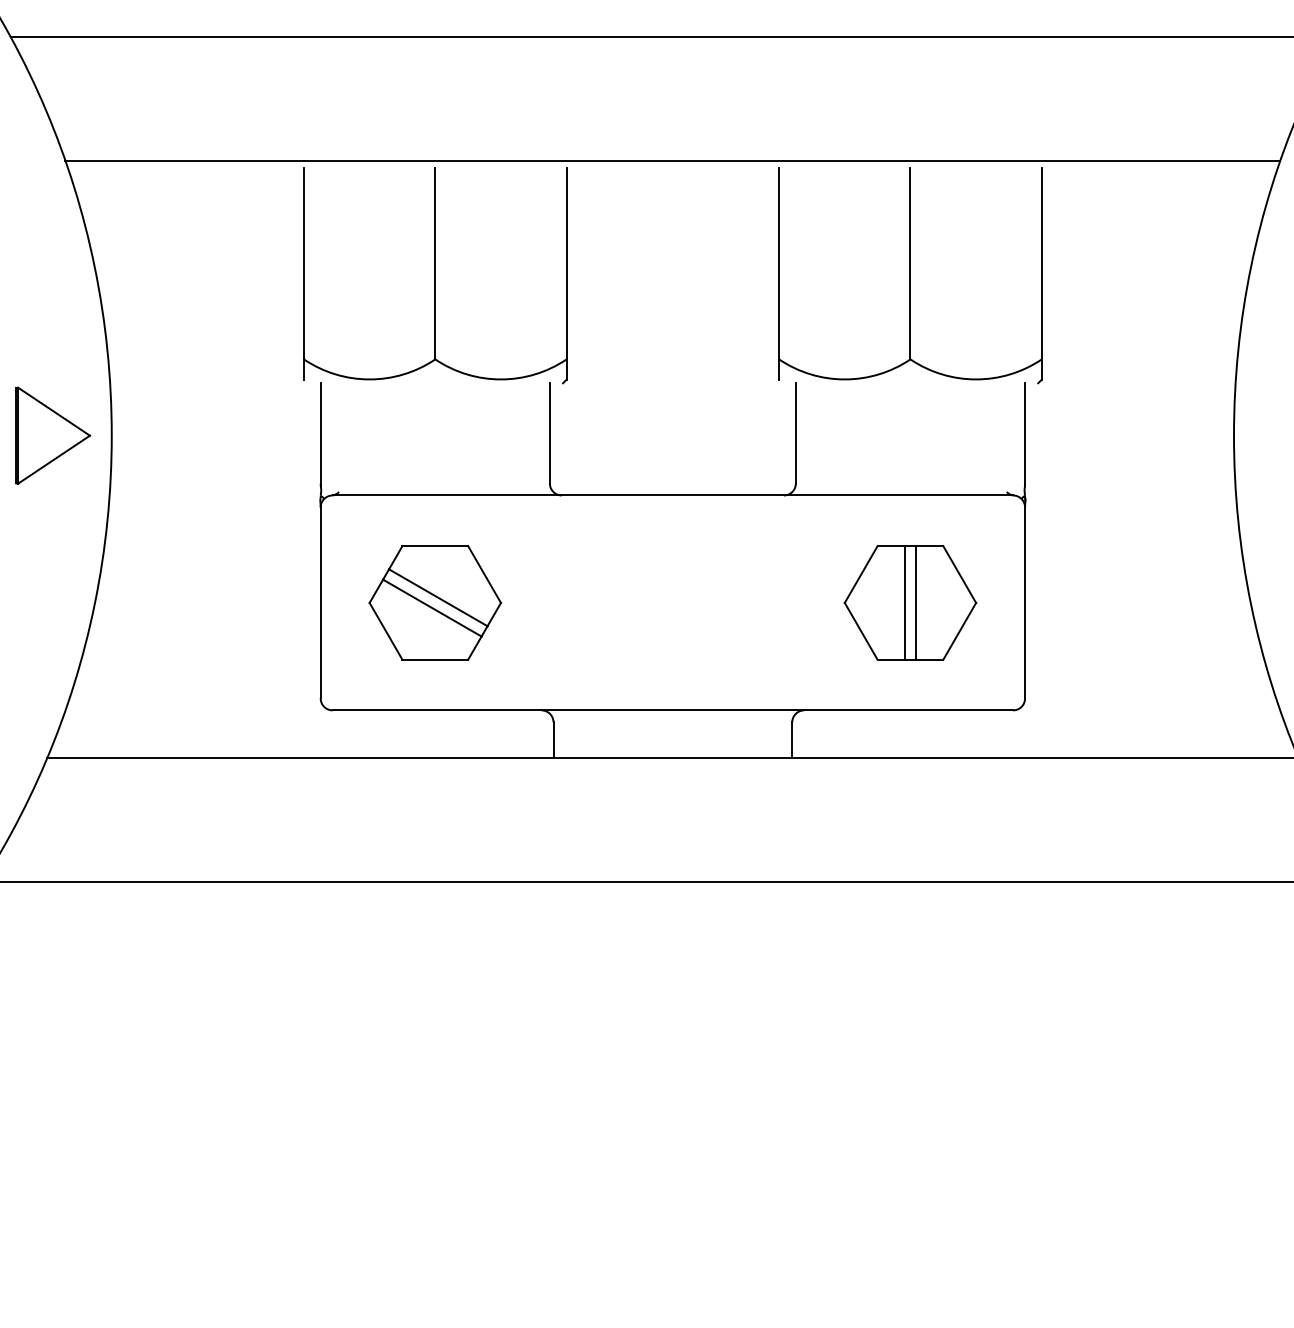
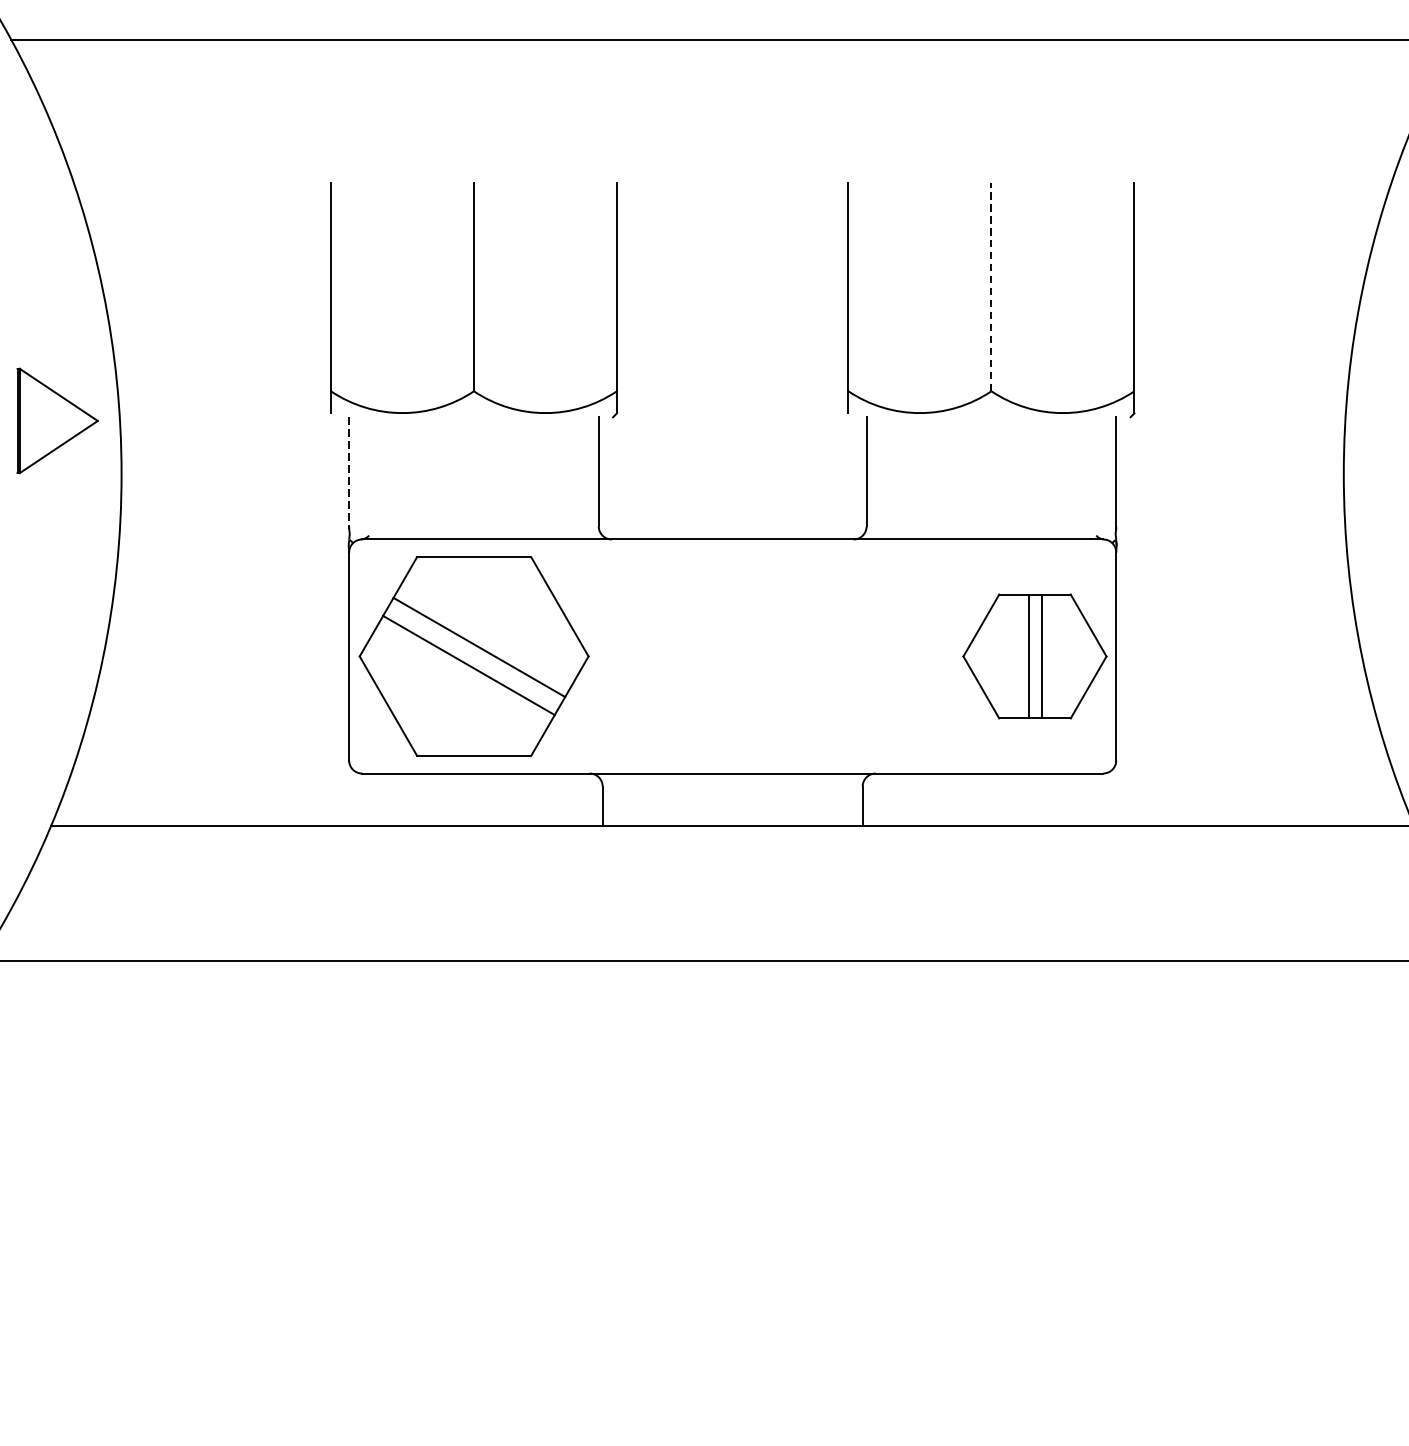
line: (672, 161) -> (732, 175), removed
line: (910, 263) -> (991, 286), solid -> dashed
part: (53, 435) -> (58, 420), moved
line: (320, 435) -> (348, 474), solid -> dashed
part: (434, 602) -> (473, 656), size x1.6
part: (910, 602) -> (1035, 656), moved

